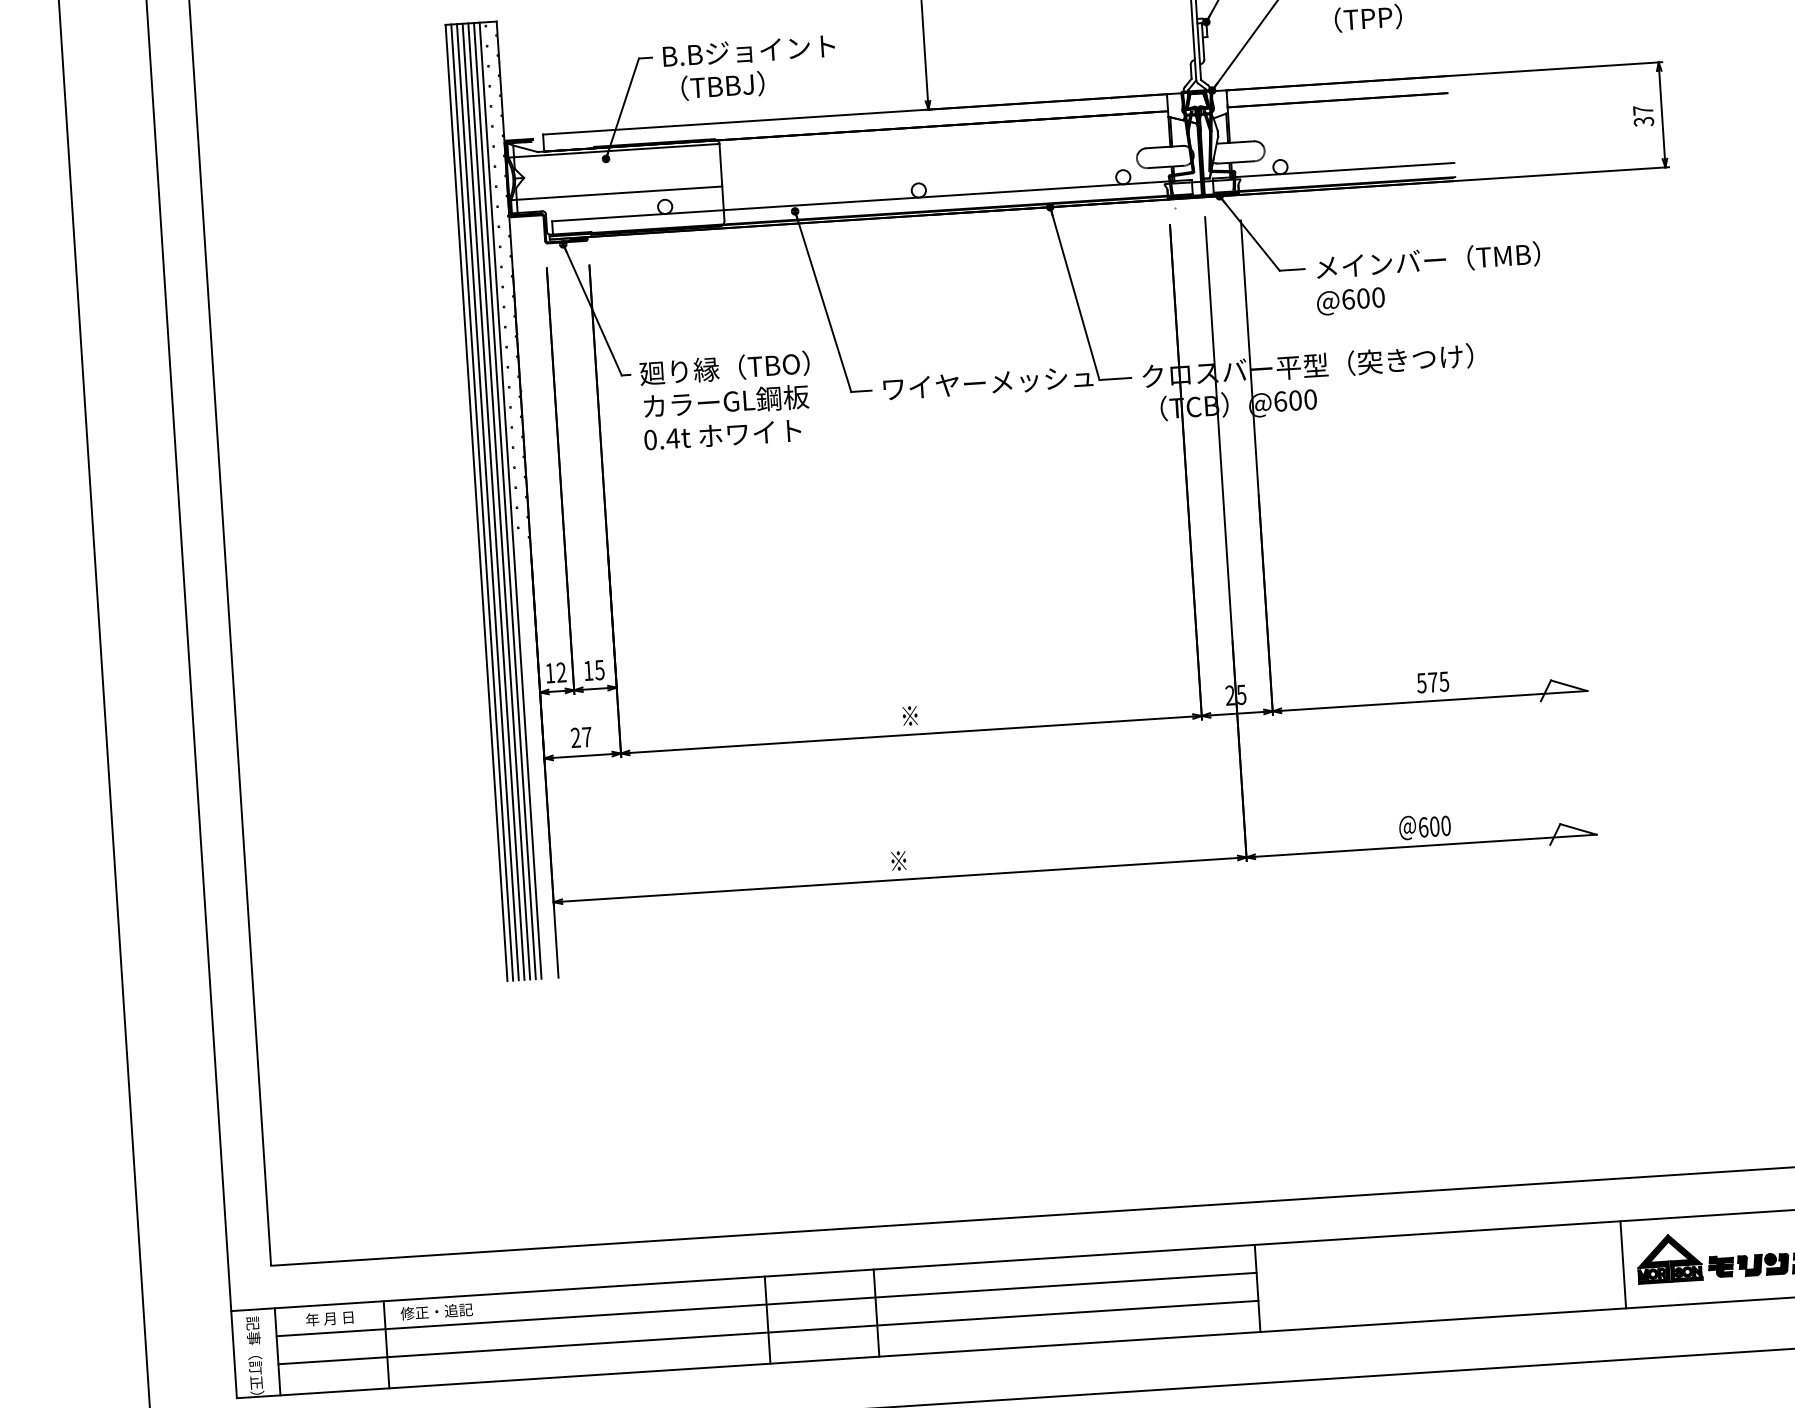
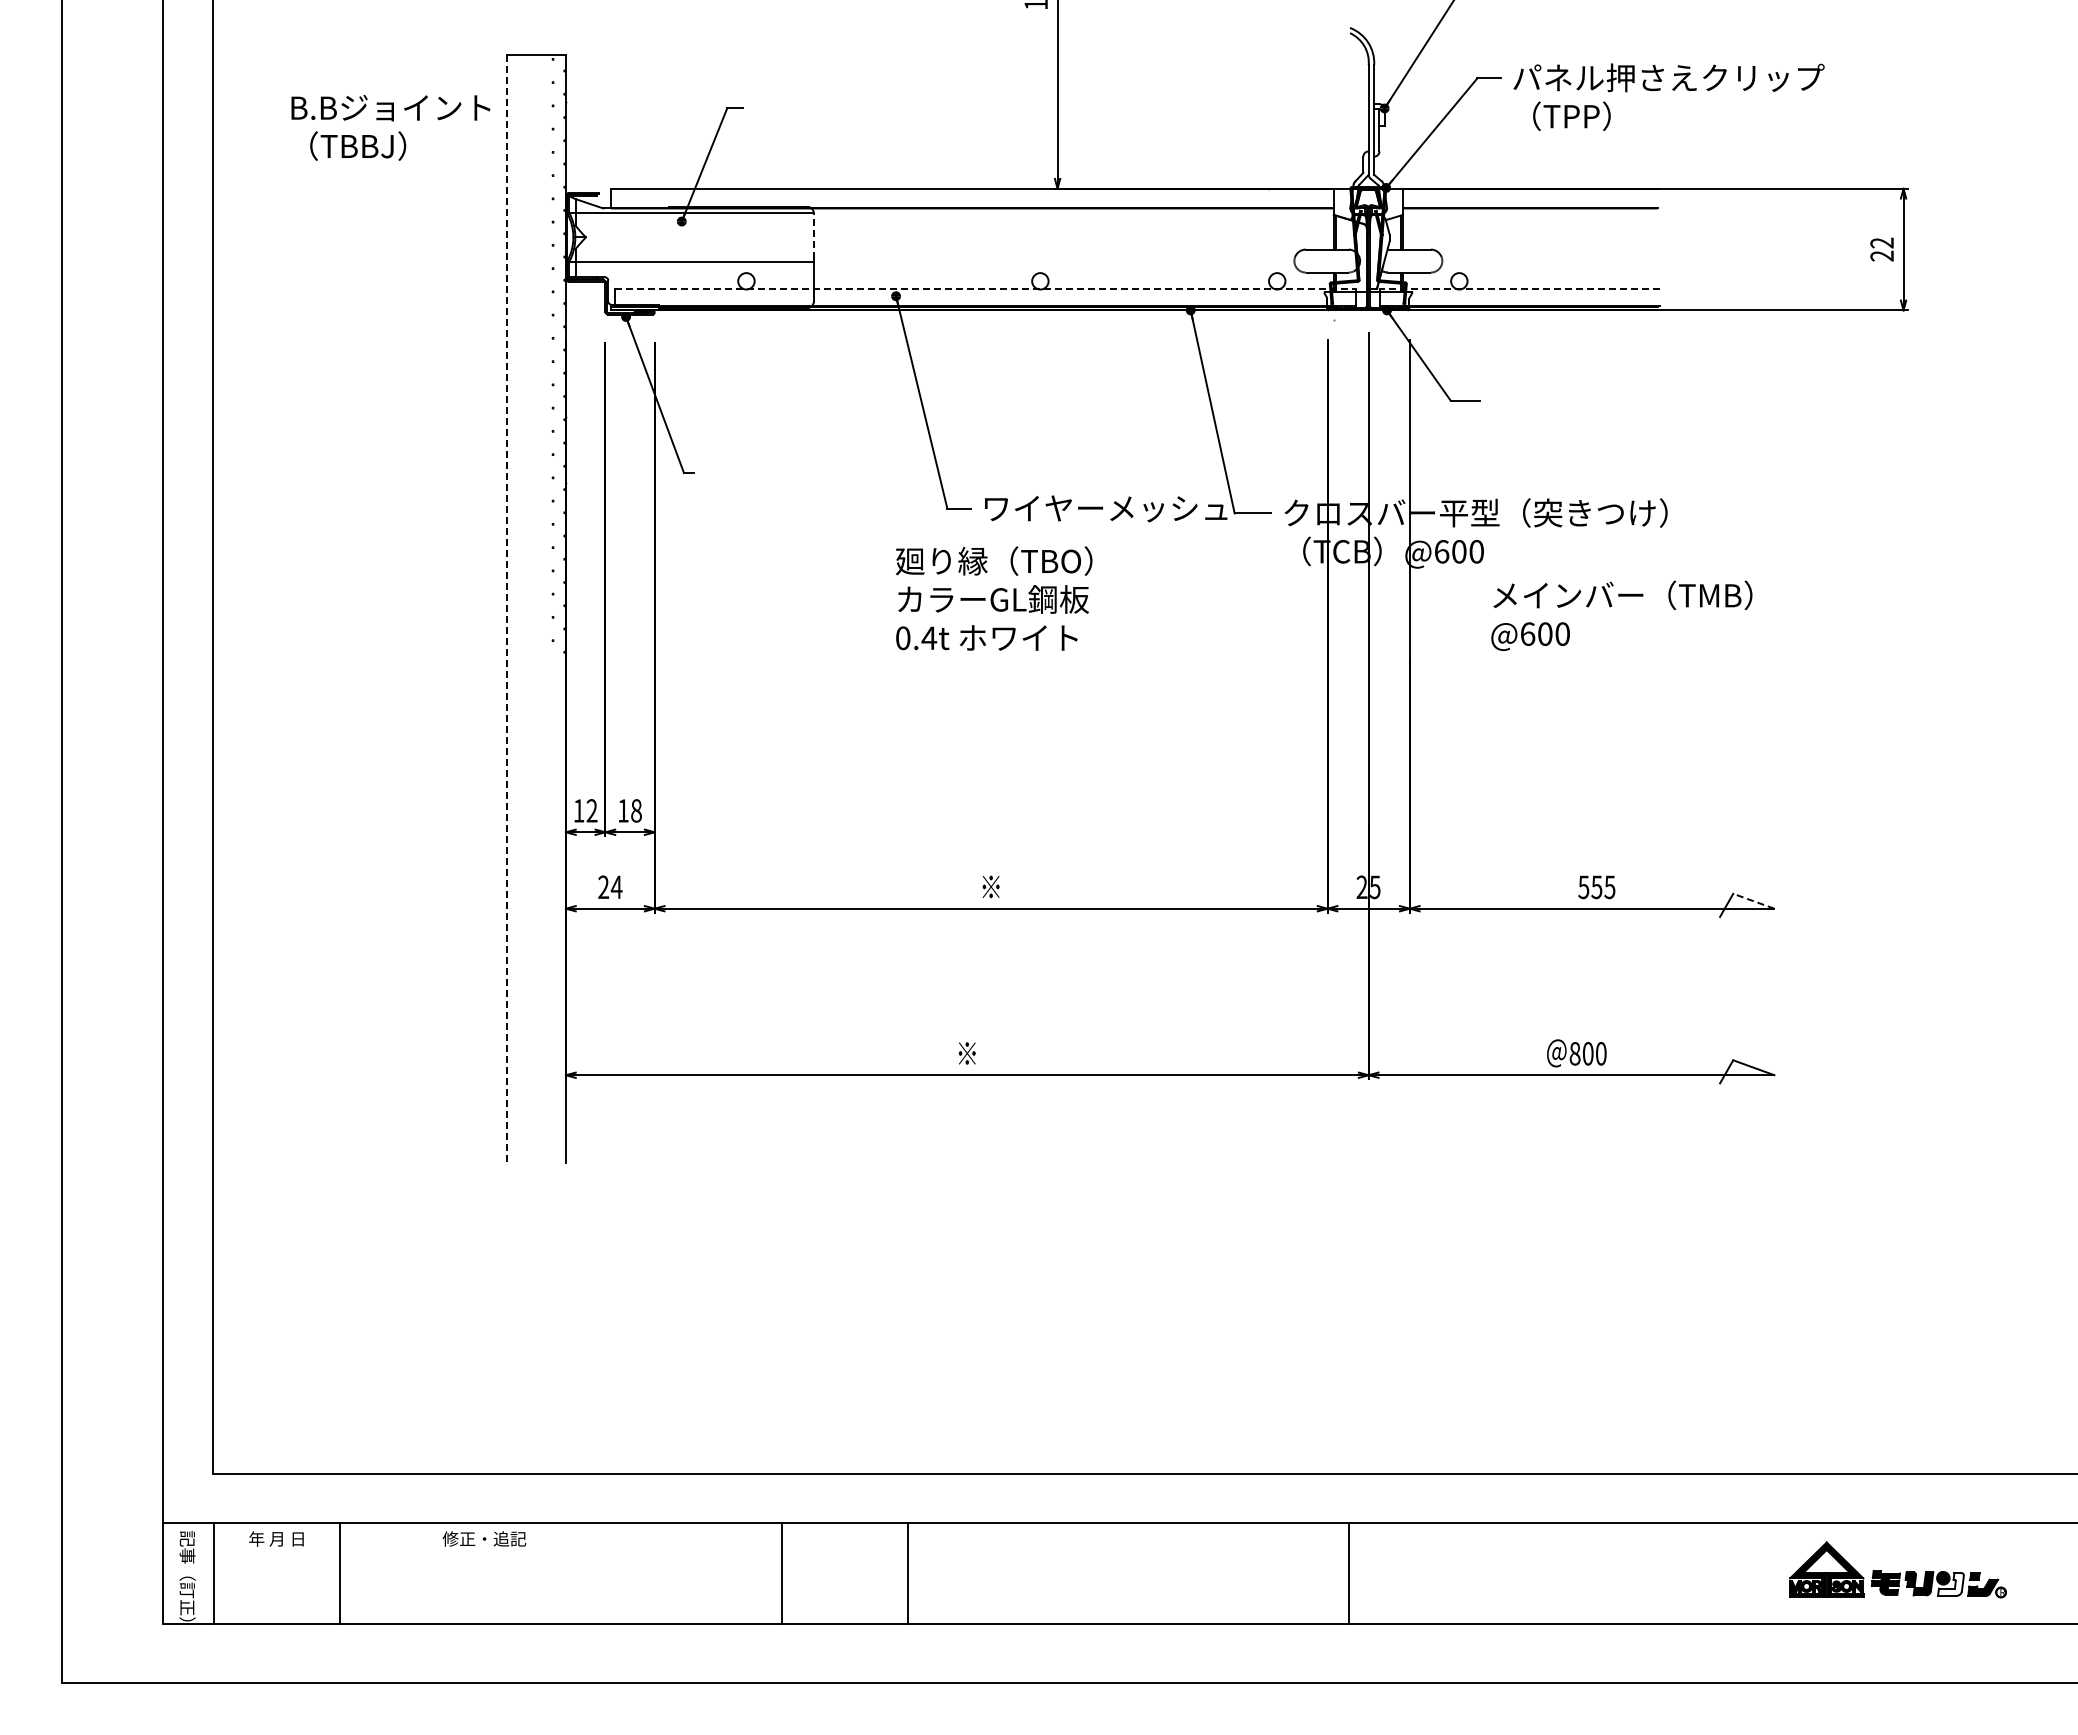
text: (749, 68) -> (390, 127), moved
text: (1643, 116) -> (1882, 249), 37 -> 22
line: (720, 164) -> (813, 236), solid -> dashed
line: (1333, 170) -> (1520, 289), solid -> dashed
line: (871, 200) -> (985, 289), solid -> dashed
text: (1428, 278) -> (1621, 615), moved
text: (727, 400) -> (994, 598), moved
line: (504, 500) -> (539, 608), removed
line: (510, 500) -> (546, 608), removed
line: (487, 501) -> (519, 608), removed
line: (493, 501) -> (526, 608), removed
line: (499, 501) -> (533, 608), removed
line: (476, 502) -> (506, 608), solid -> dashed
line: (482, 502) -> (513, 608), removed
text: (598, 669) -> (635, 810), 15 -> 18
text: (1432, 682) -> (1596, 887), 575 -> 555
line: (1568, 685) -> (1753, 901), solid -> dashed
text: (586, 736) -> (616, 886), 27 -> 24
text: (1422, 827) -> (1574, 1053), 600 -> 800
line: (1622, 1264) -> (1772, 1572), removed
fill: (1777, 1264) -> (1950, 1584), removed
line: (766, 1304) -> (781, 1555), removed
text: (436, 1311) -> (484, 1538), moved
line: (768, 1332) -> (781, 1587), removed

